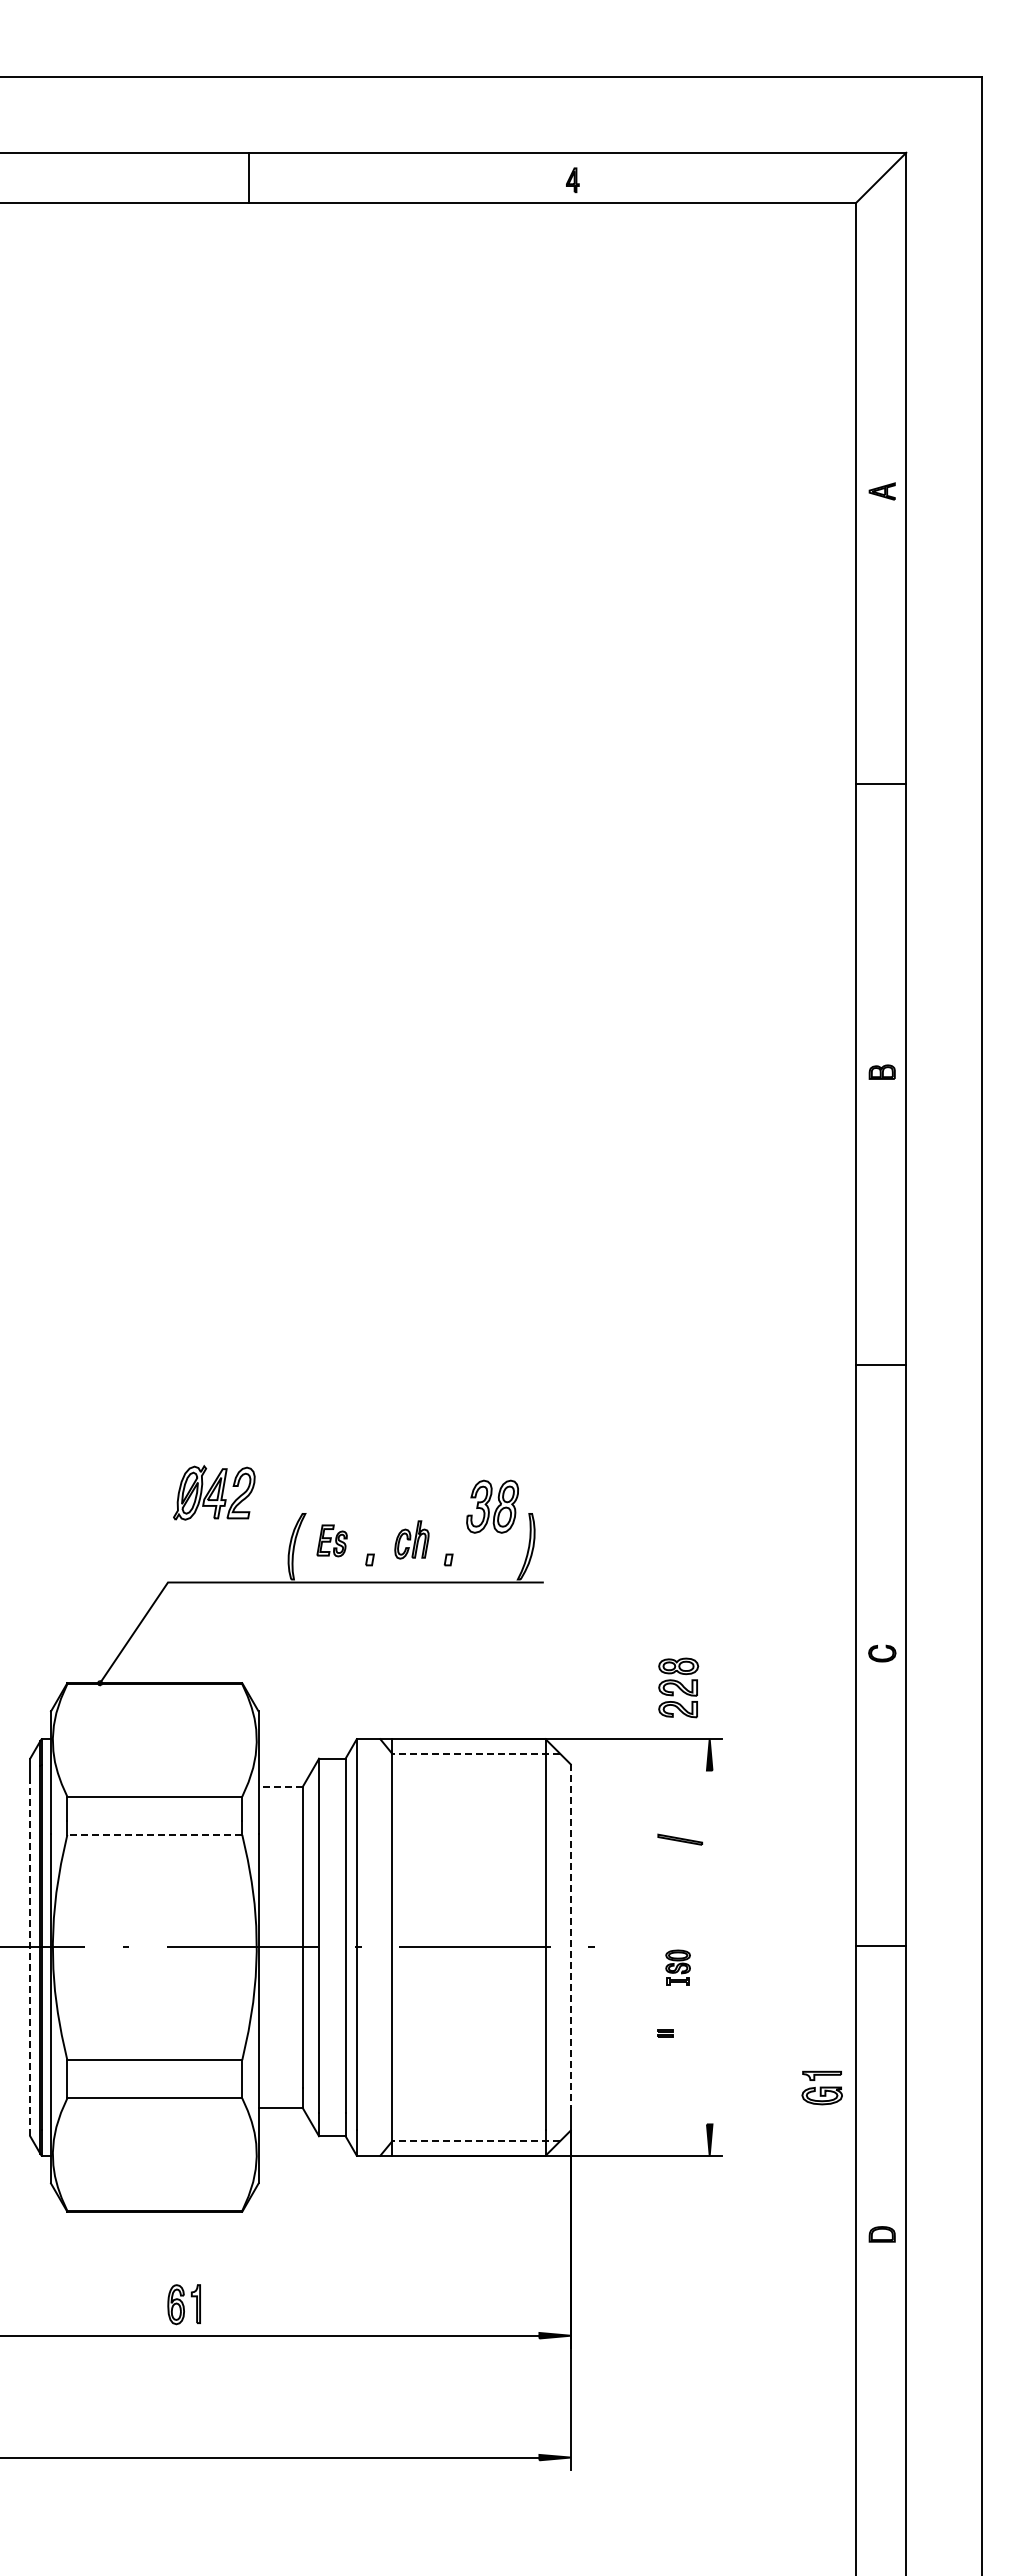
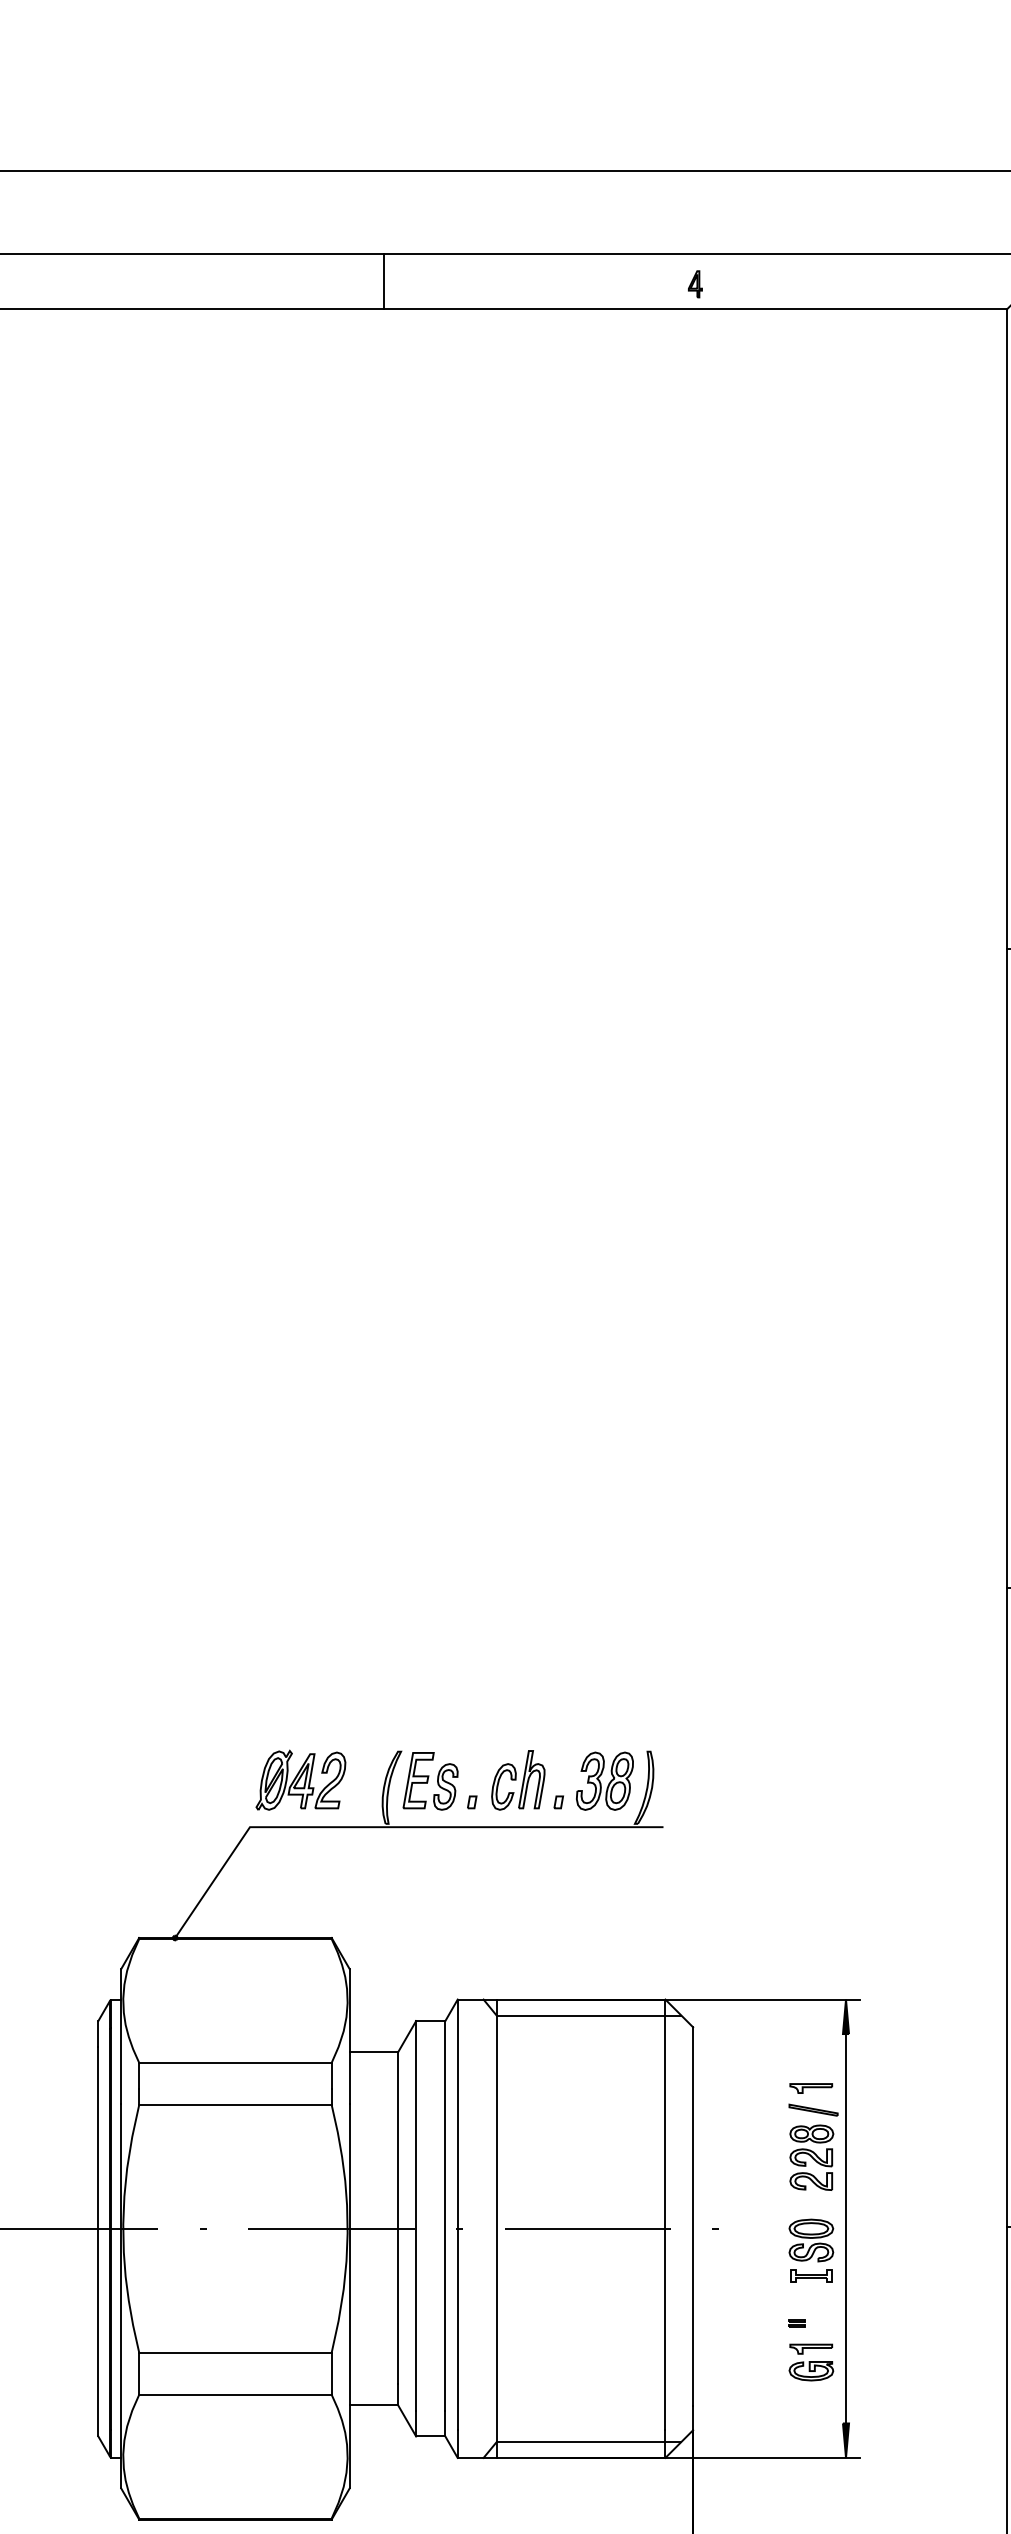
line: (248, 177) -> (383, 281), moved
part: (214, 1492) -> (301, 1779), moved
part: (492, 1506) -> (604, 1780), moved
part: (411, 1539) -> (517, 1779), size x1.43
part: (331, 1540) -> (429, 1780), size x1.67
part: (678, 1687) -> (811, 2157), moved
line: (476, 1753) -> (589, 2015), dashed -> solid
line: (280, 1787) -> (373, 2052), dashed -> solid
part: (677, 1819) -> (810, 2087), added
line: (154, 1834) -> (235, 2104), dashed -> solid
line: (570, 1936) -> (692, 2216), dashed -> solid
line: (709, 1947) -> (845, 2228), added
line: (30, 1958) -> (98, 2240), dashed -> solid
part: (677, 1967) -> (810, 2250), size x1.67
part: (821, 2087) -> (810, 2361), moved
line: (476, 2141) -> (589, 2442), dashed -> solid

